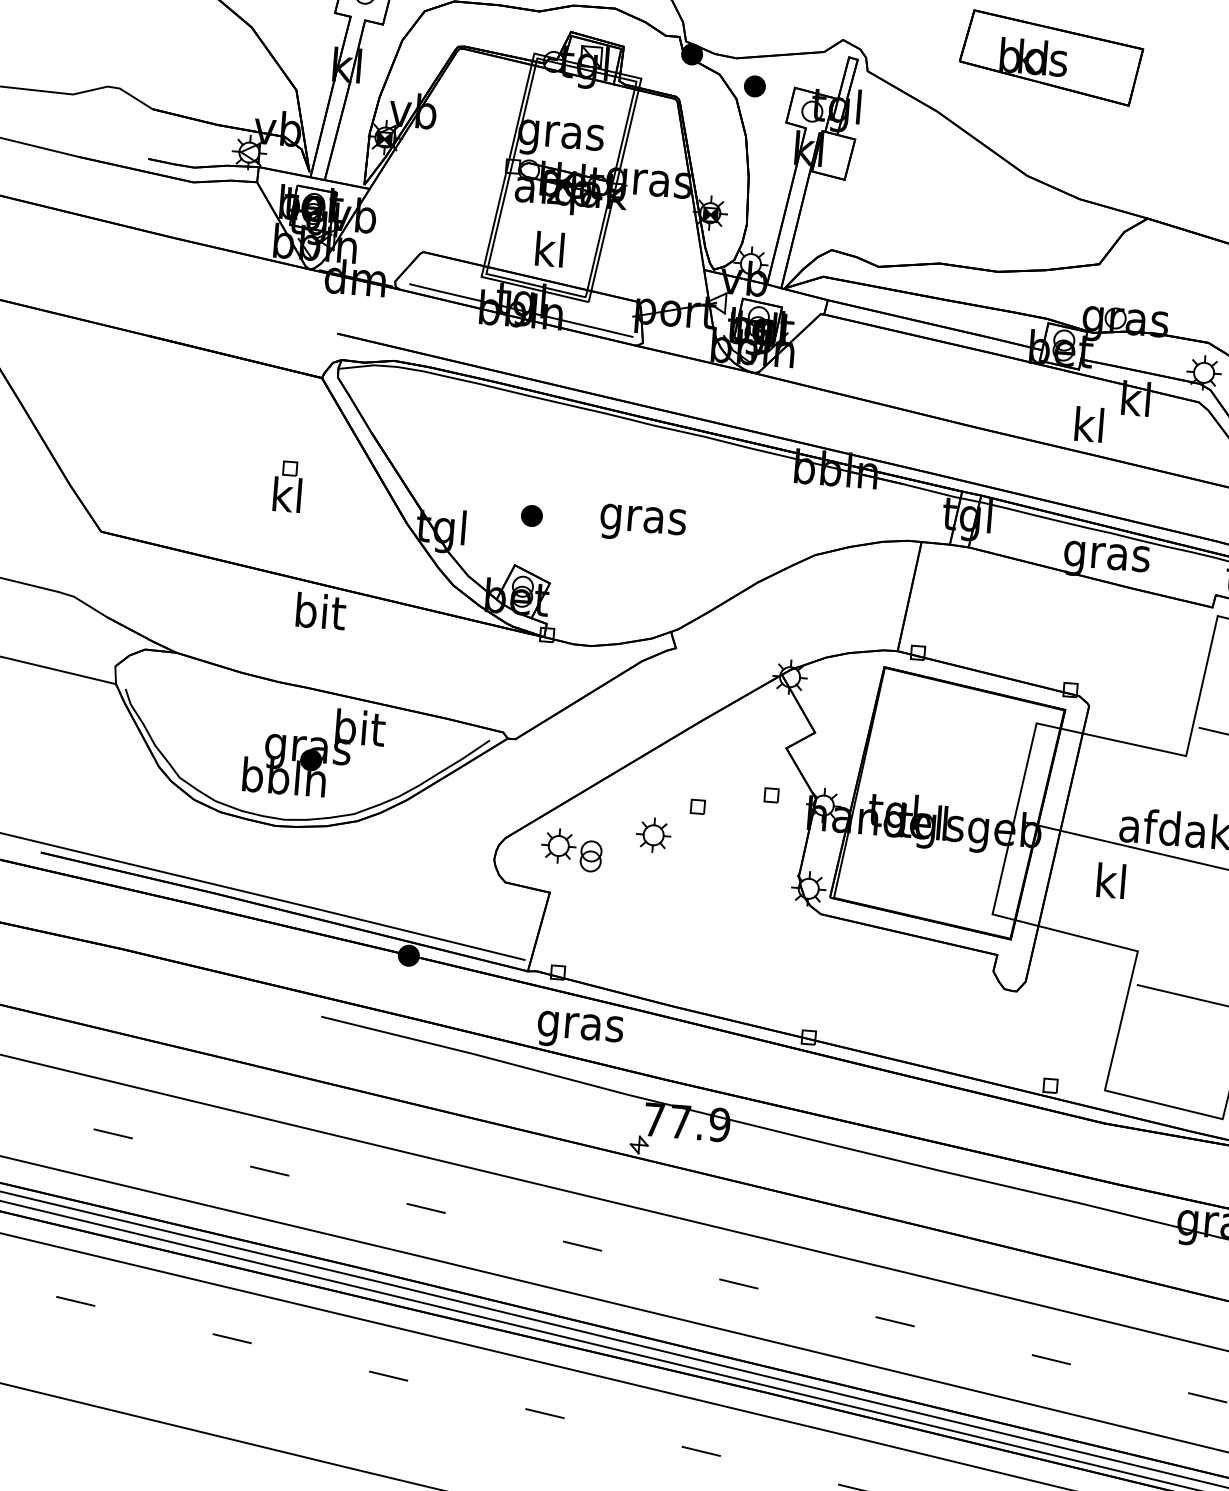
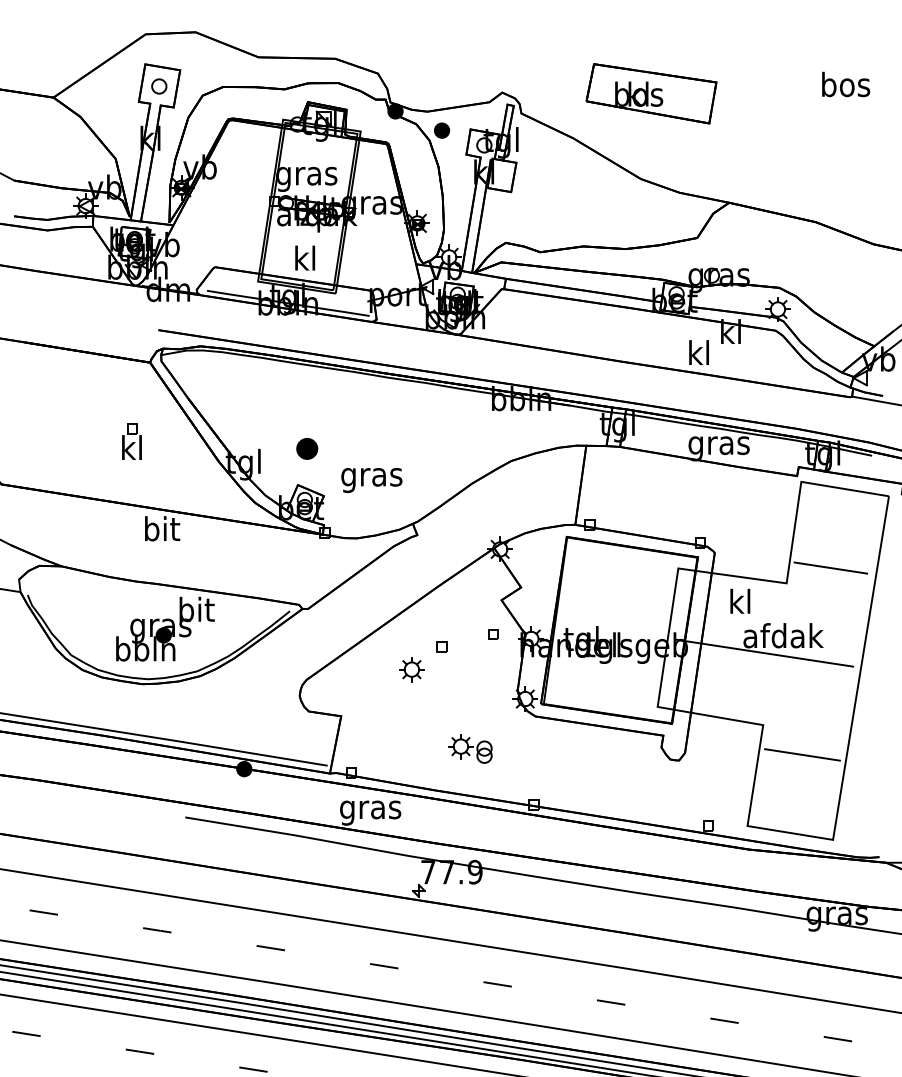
part: (532, 516) -> (307, 449), size x1.4
text: (642, 523) -> (371, 480), moved
part: (571, 849) -> (470, 748), moved
text: (1111, 879) -> (740, 600), moved

